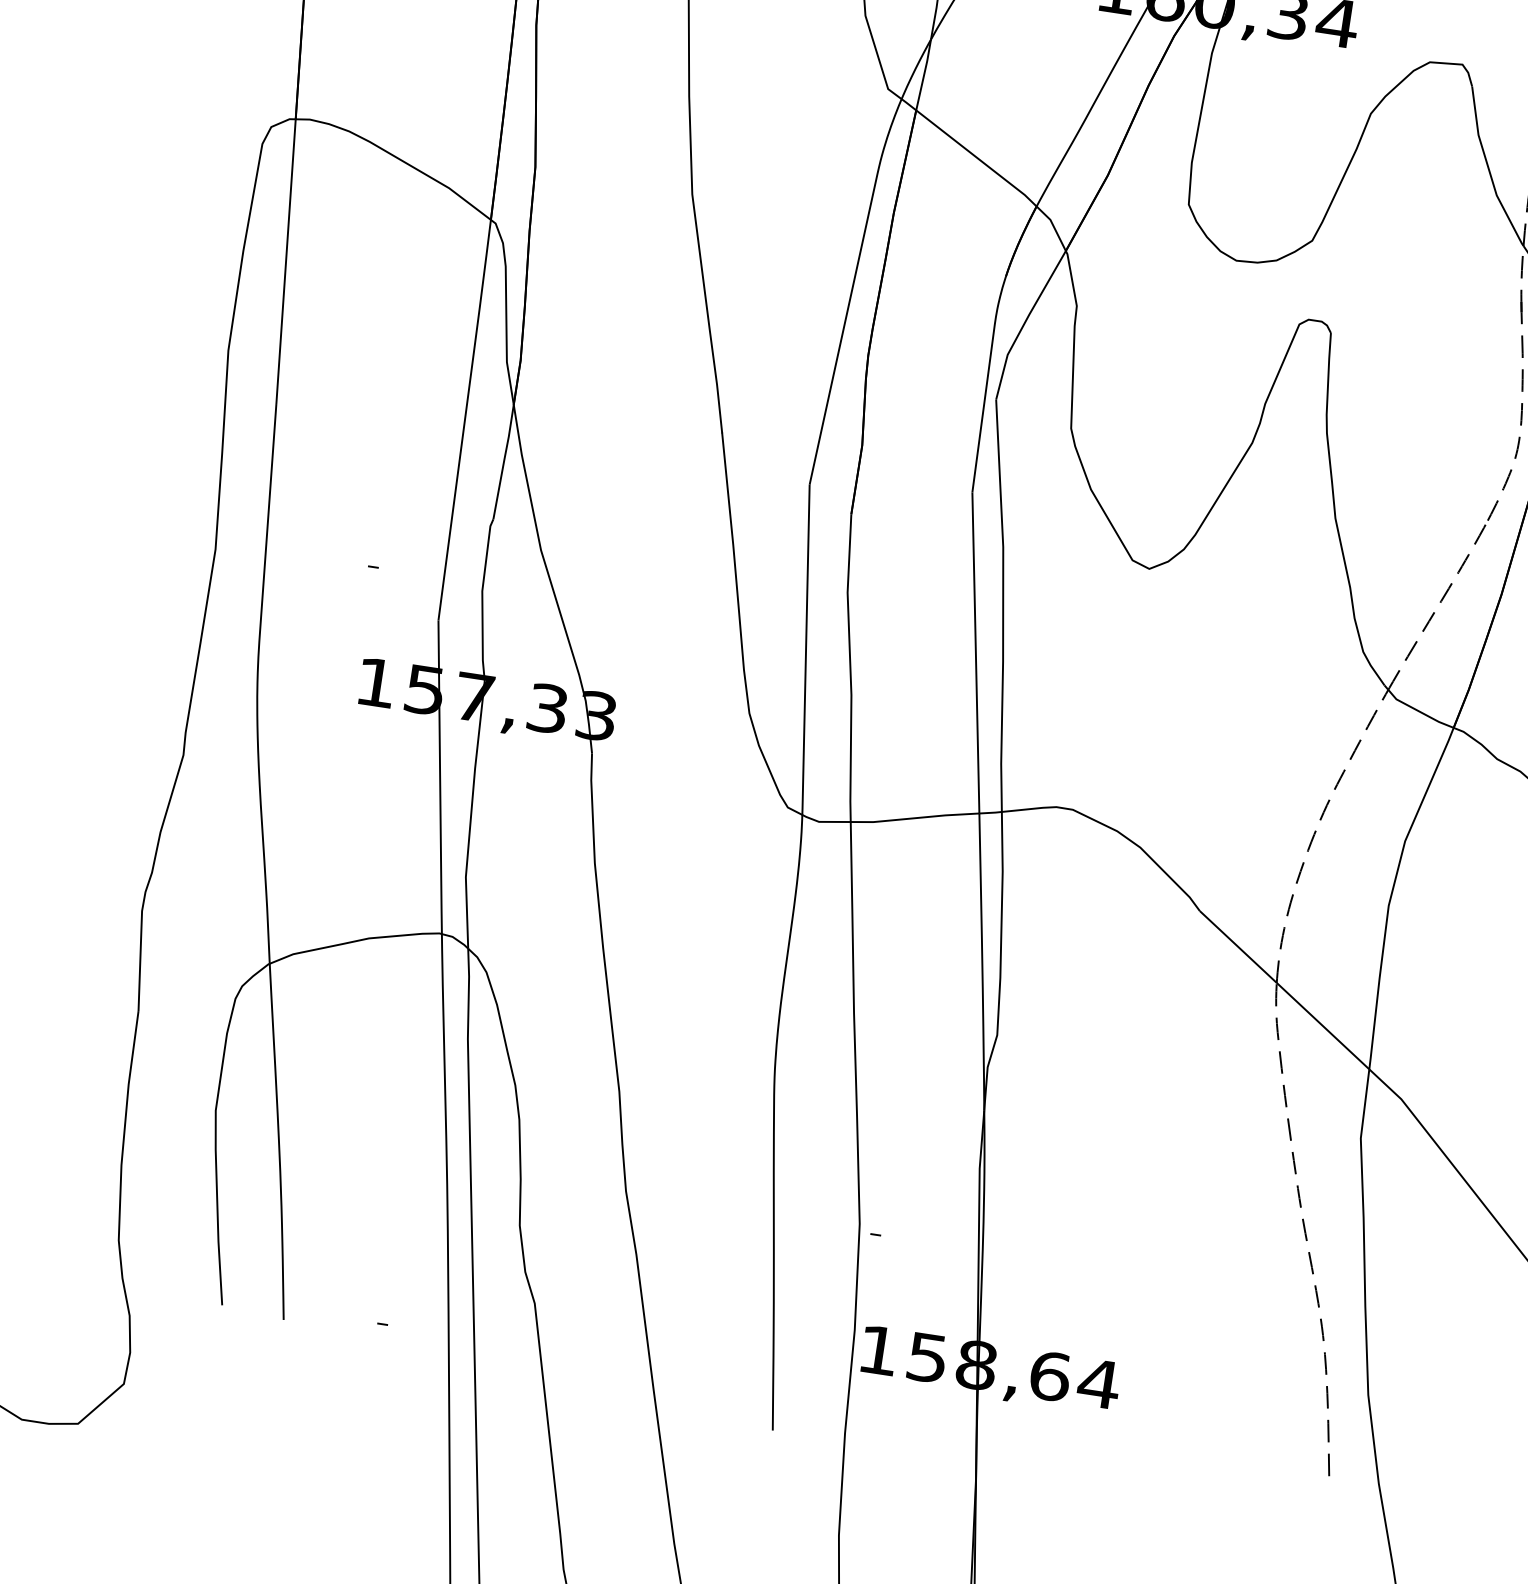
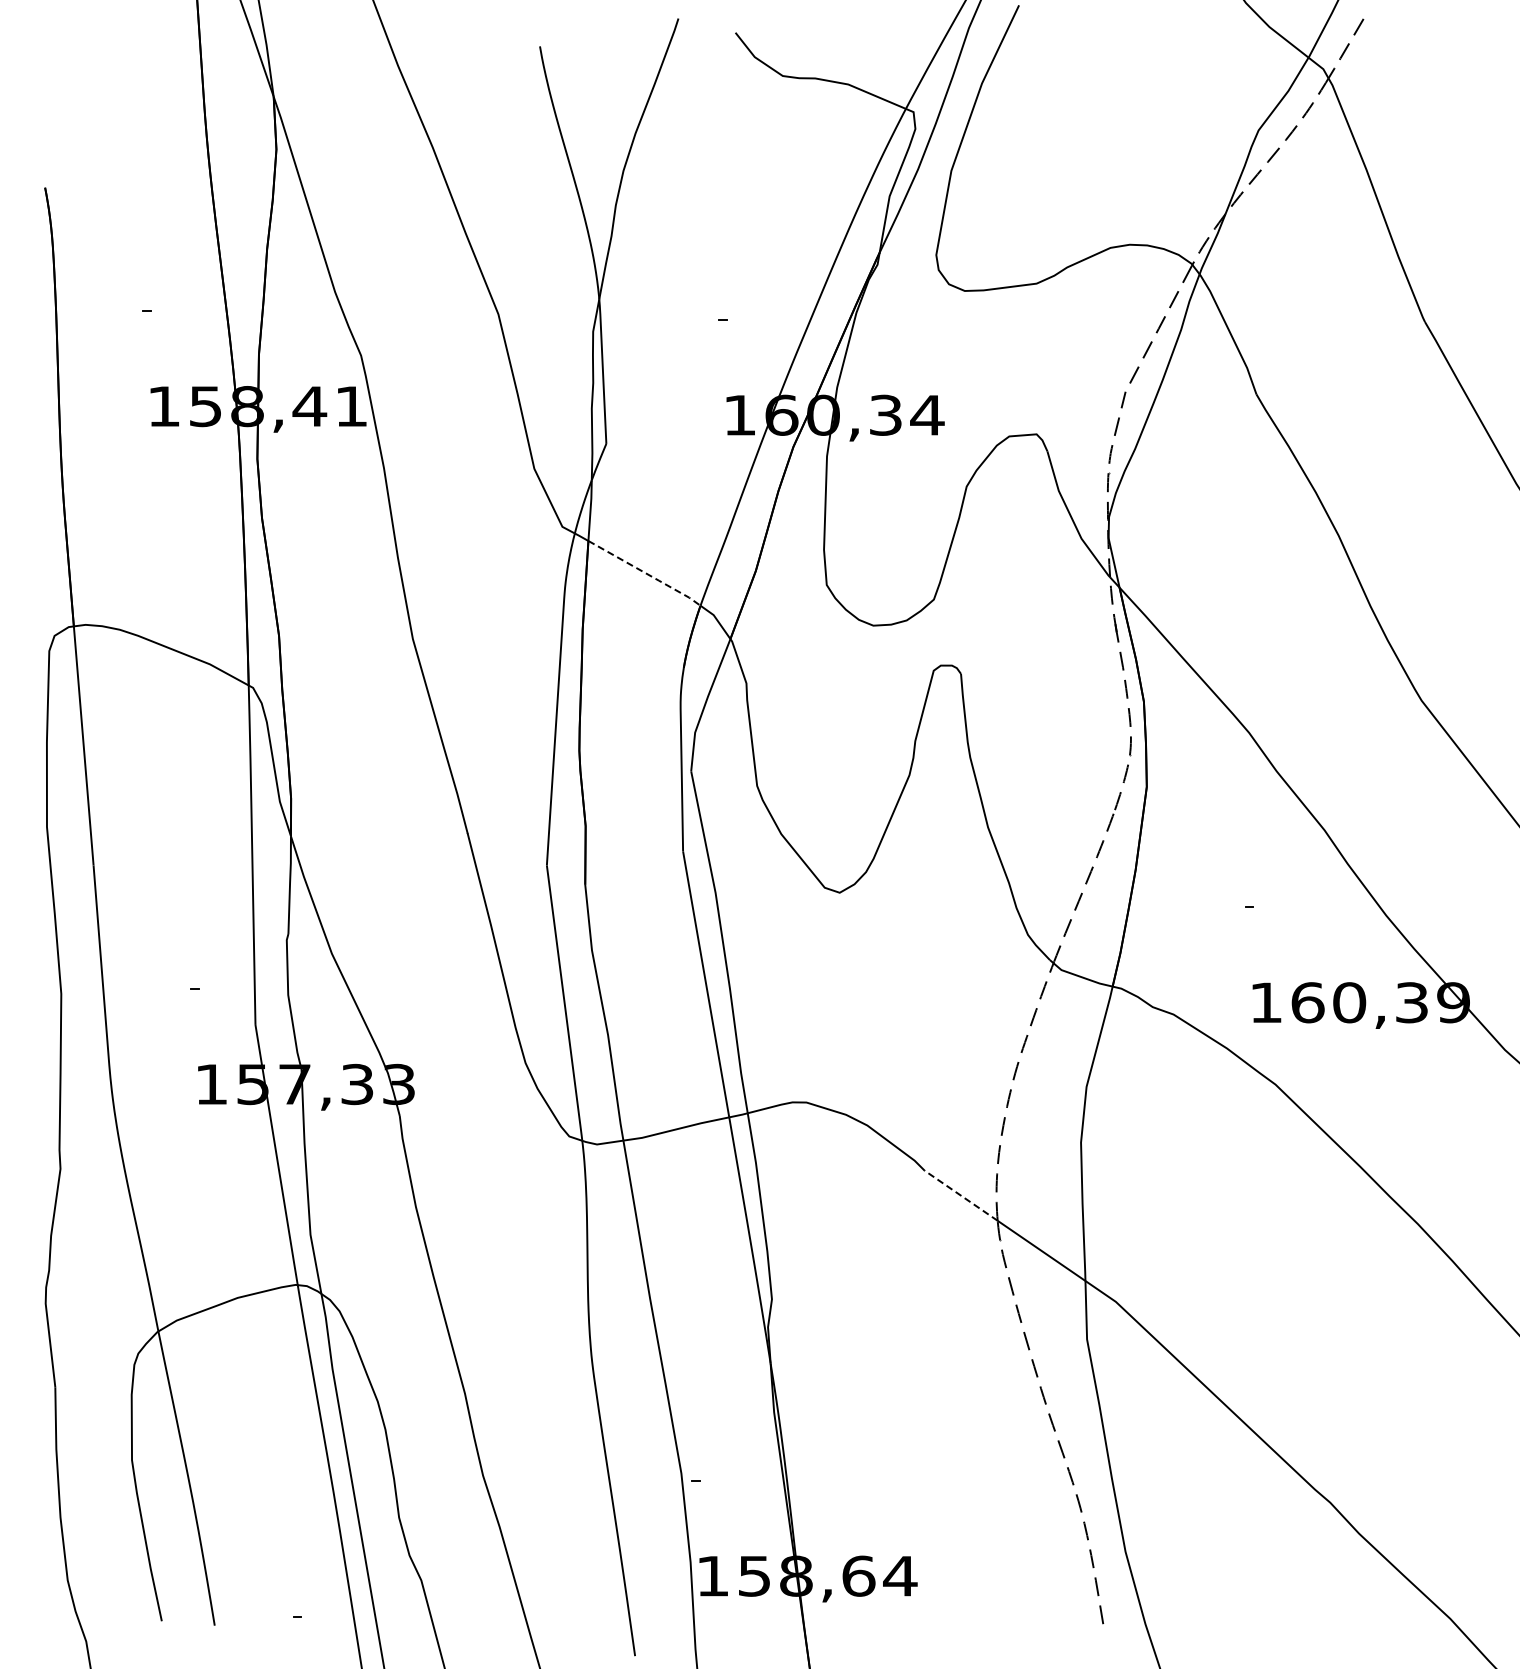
line: (977, 158) -> (645, 573), solid -> dashed
line: (1237, 946) -> (960, 1195), solid -> dashed

